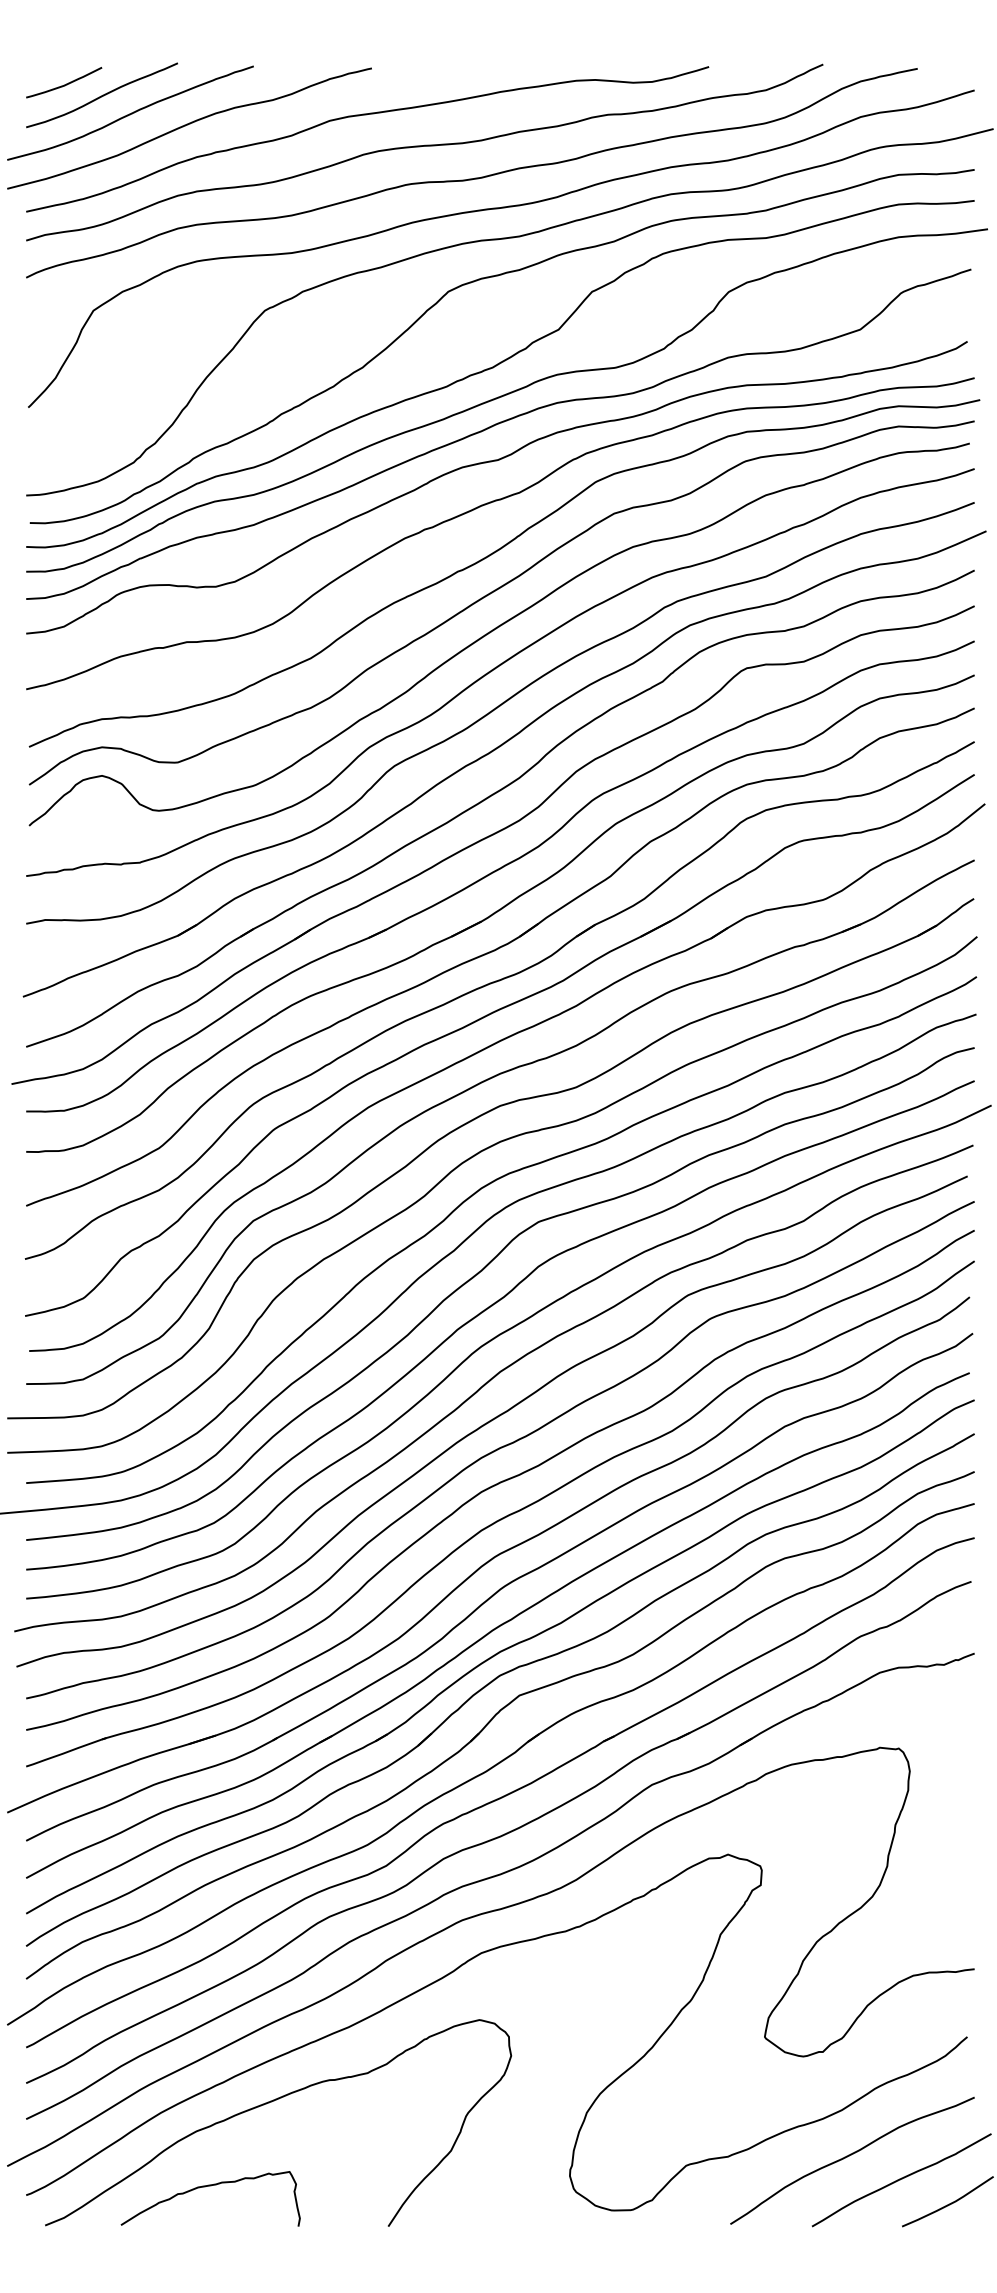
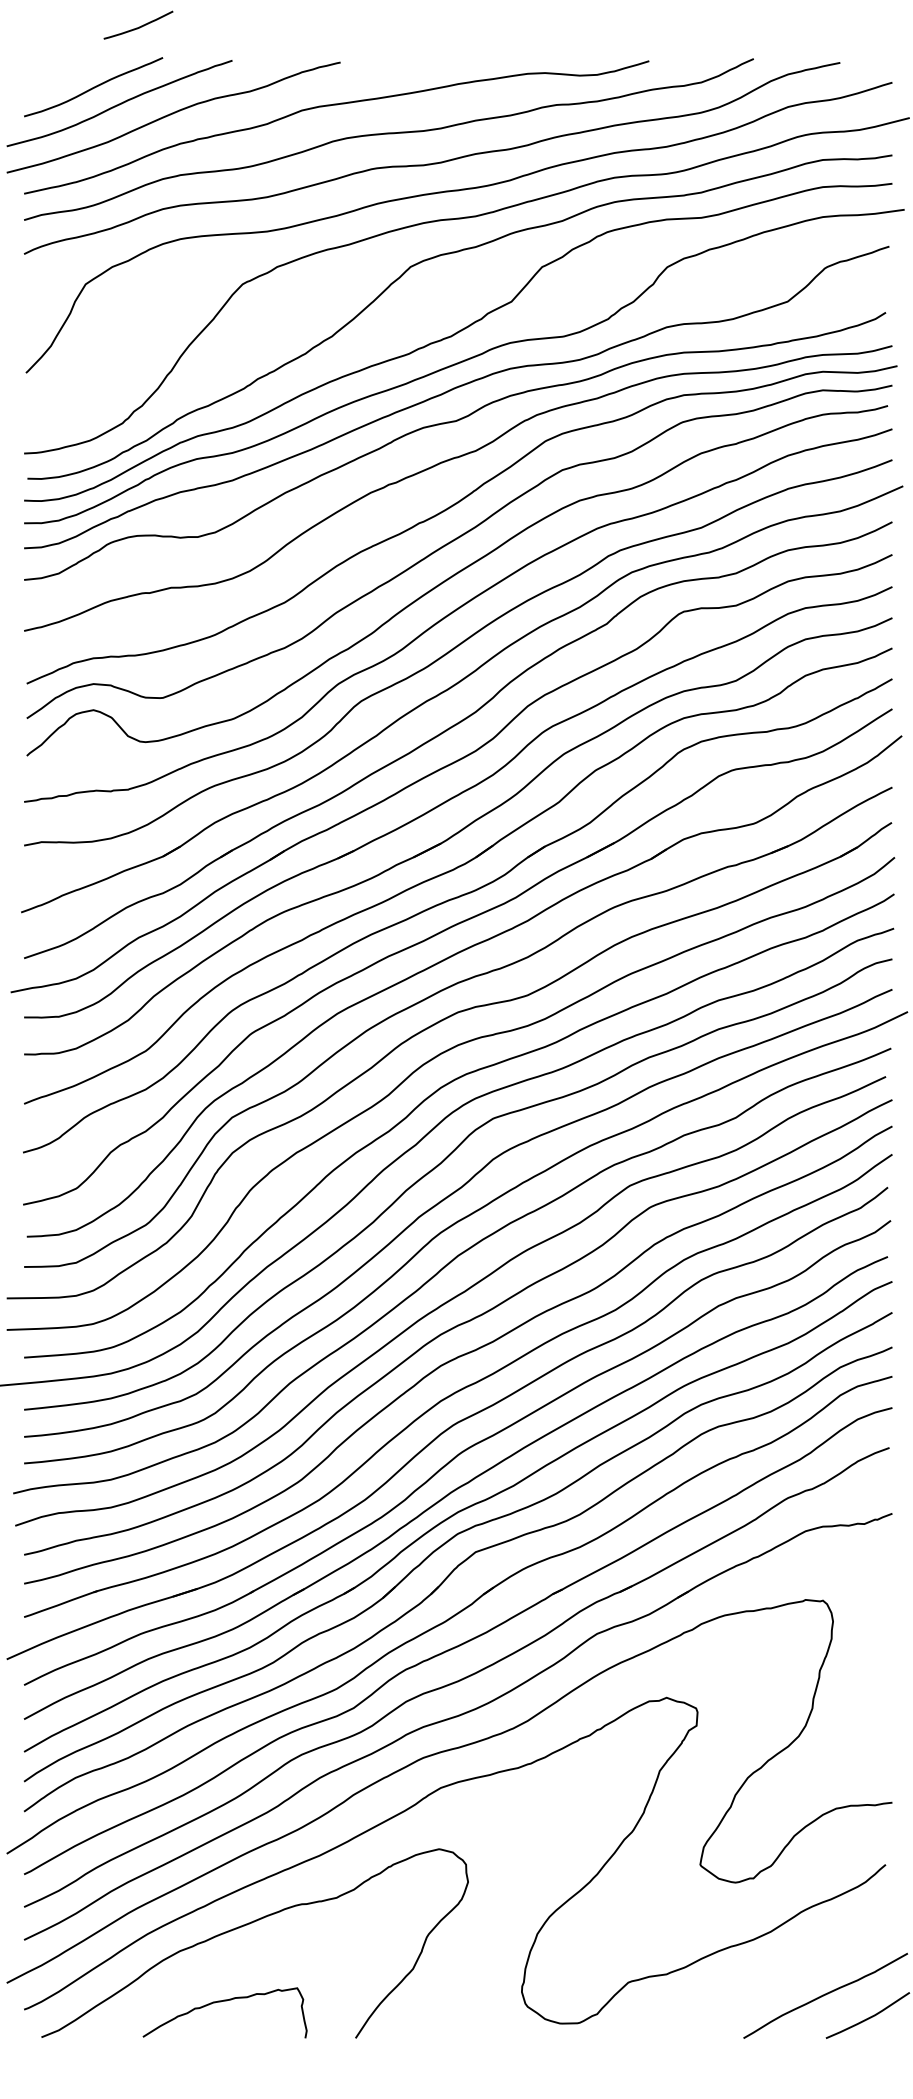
curve: (64, 84) -> (138, 26), moved
curve: (849, 2156) -> (777, 1974), removed
curve: (210, 2186) -> (224, 2001), moved

